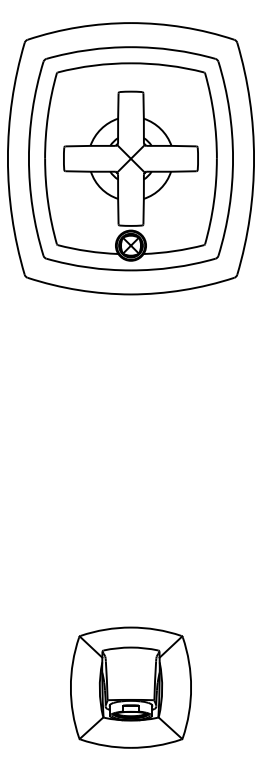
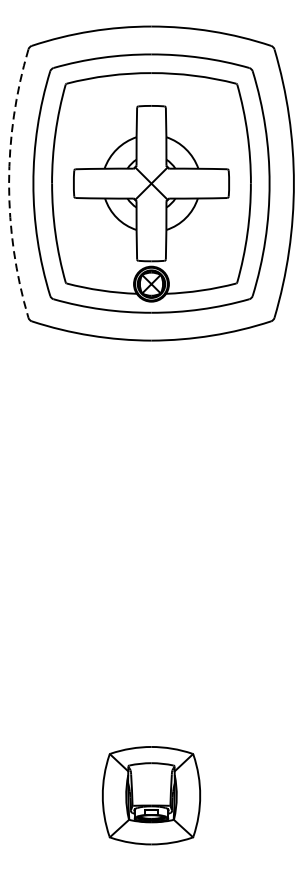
arc: (7, 158) -> (8, 183), solid -> dashed
part: (130, 687) -> (150, 795), size x0.7

